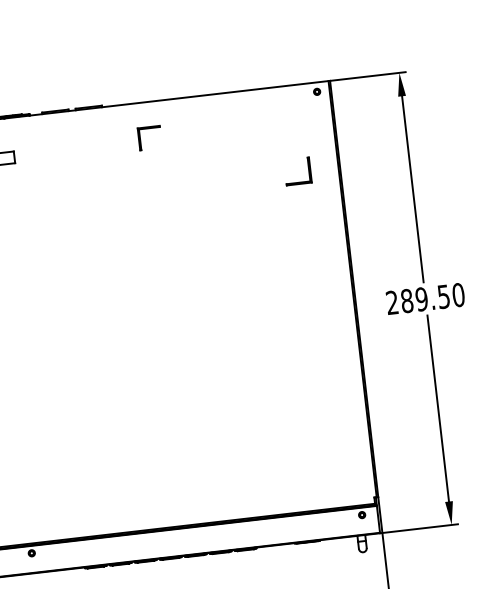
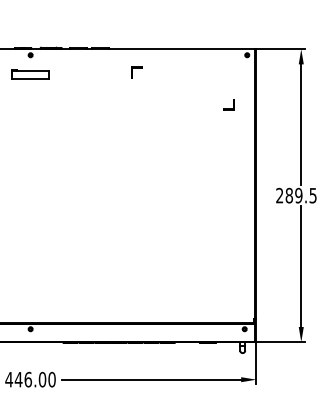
part: (149, 138) -> (136, 72), size x0.71
part: (296, 171) -> (228, 104), size x0.62

